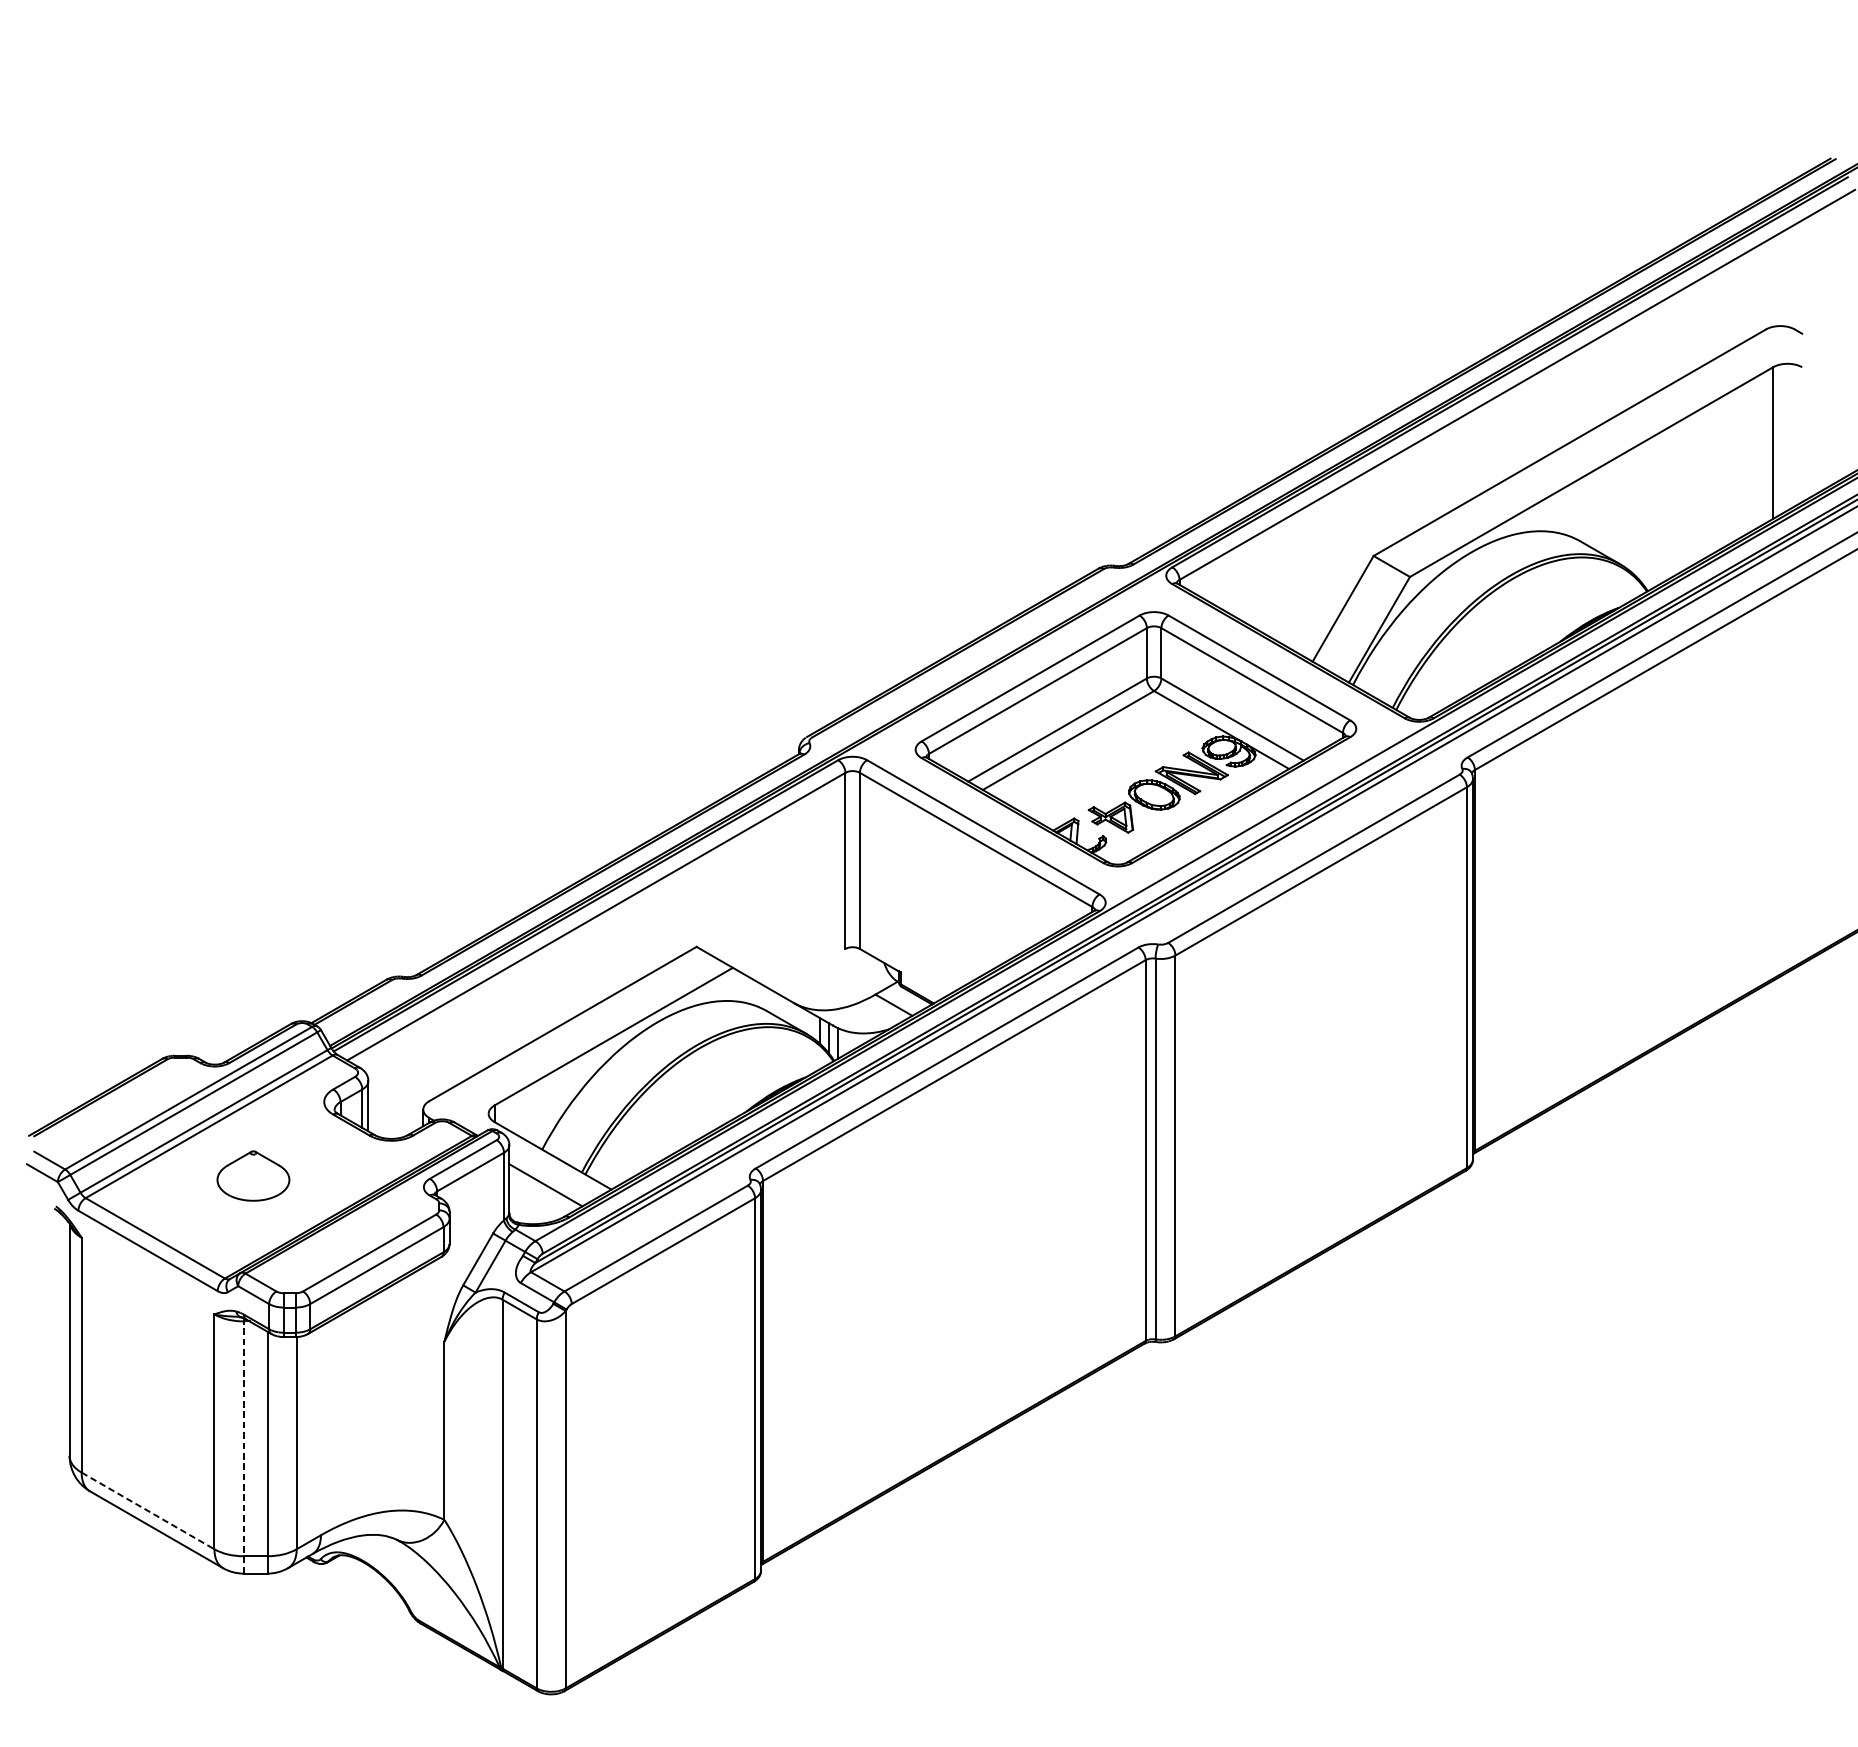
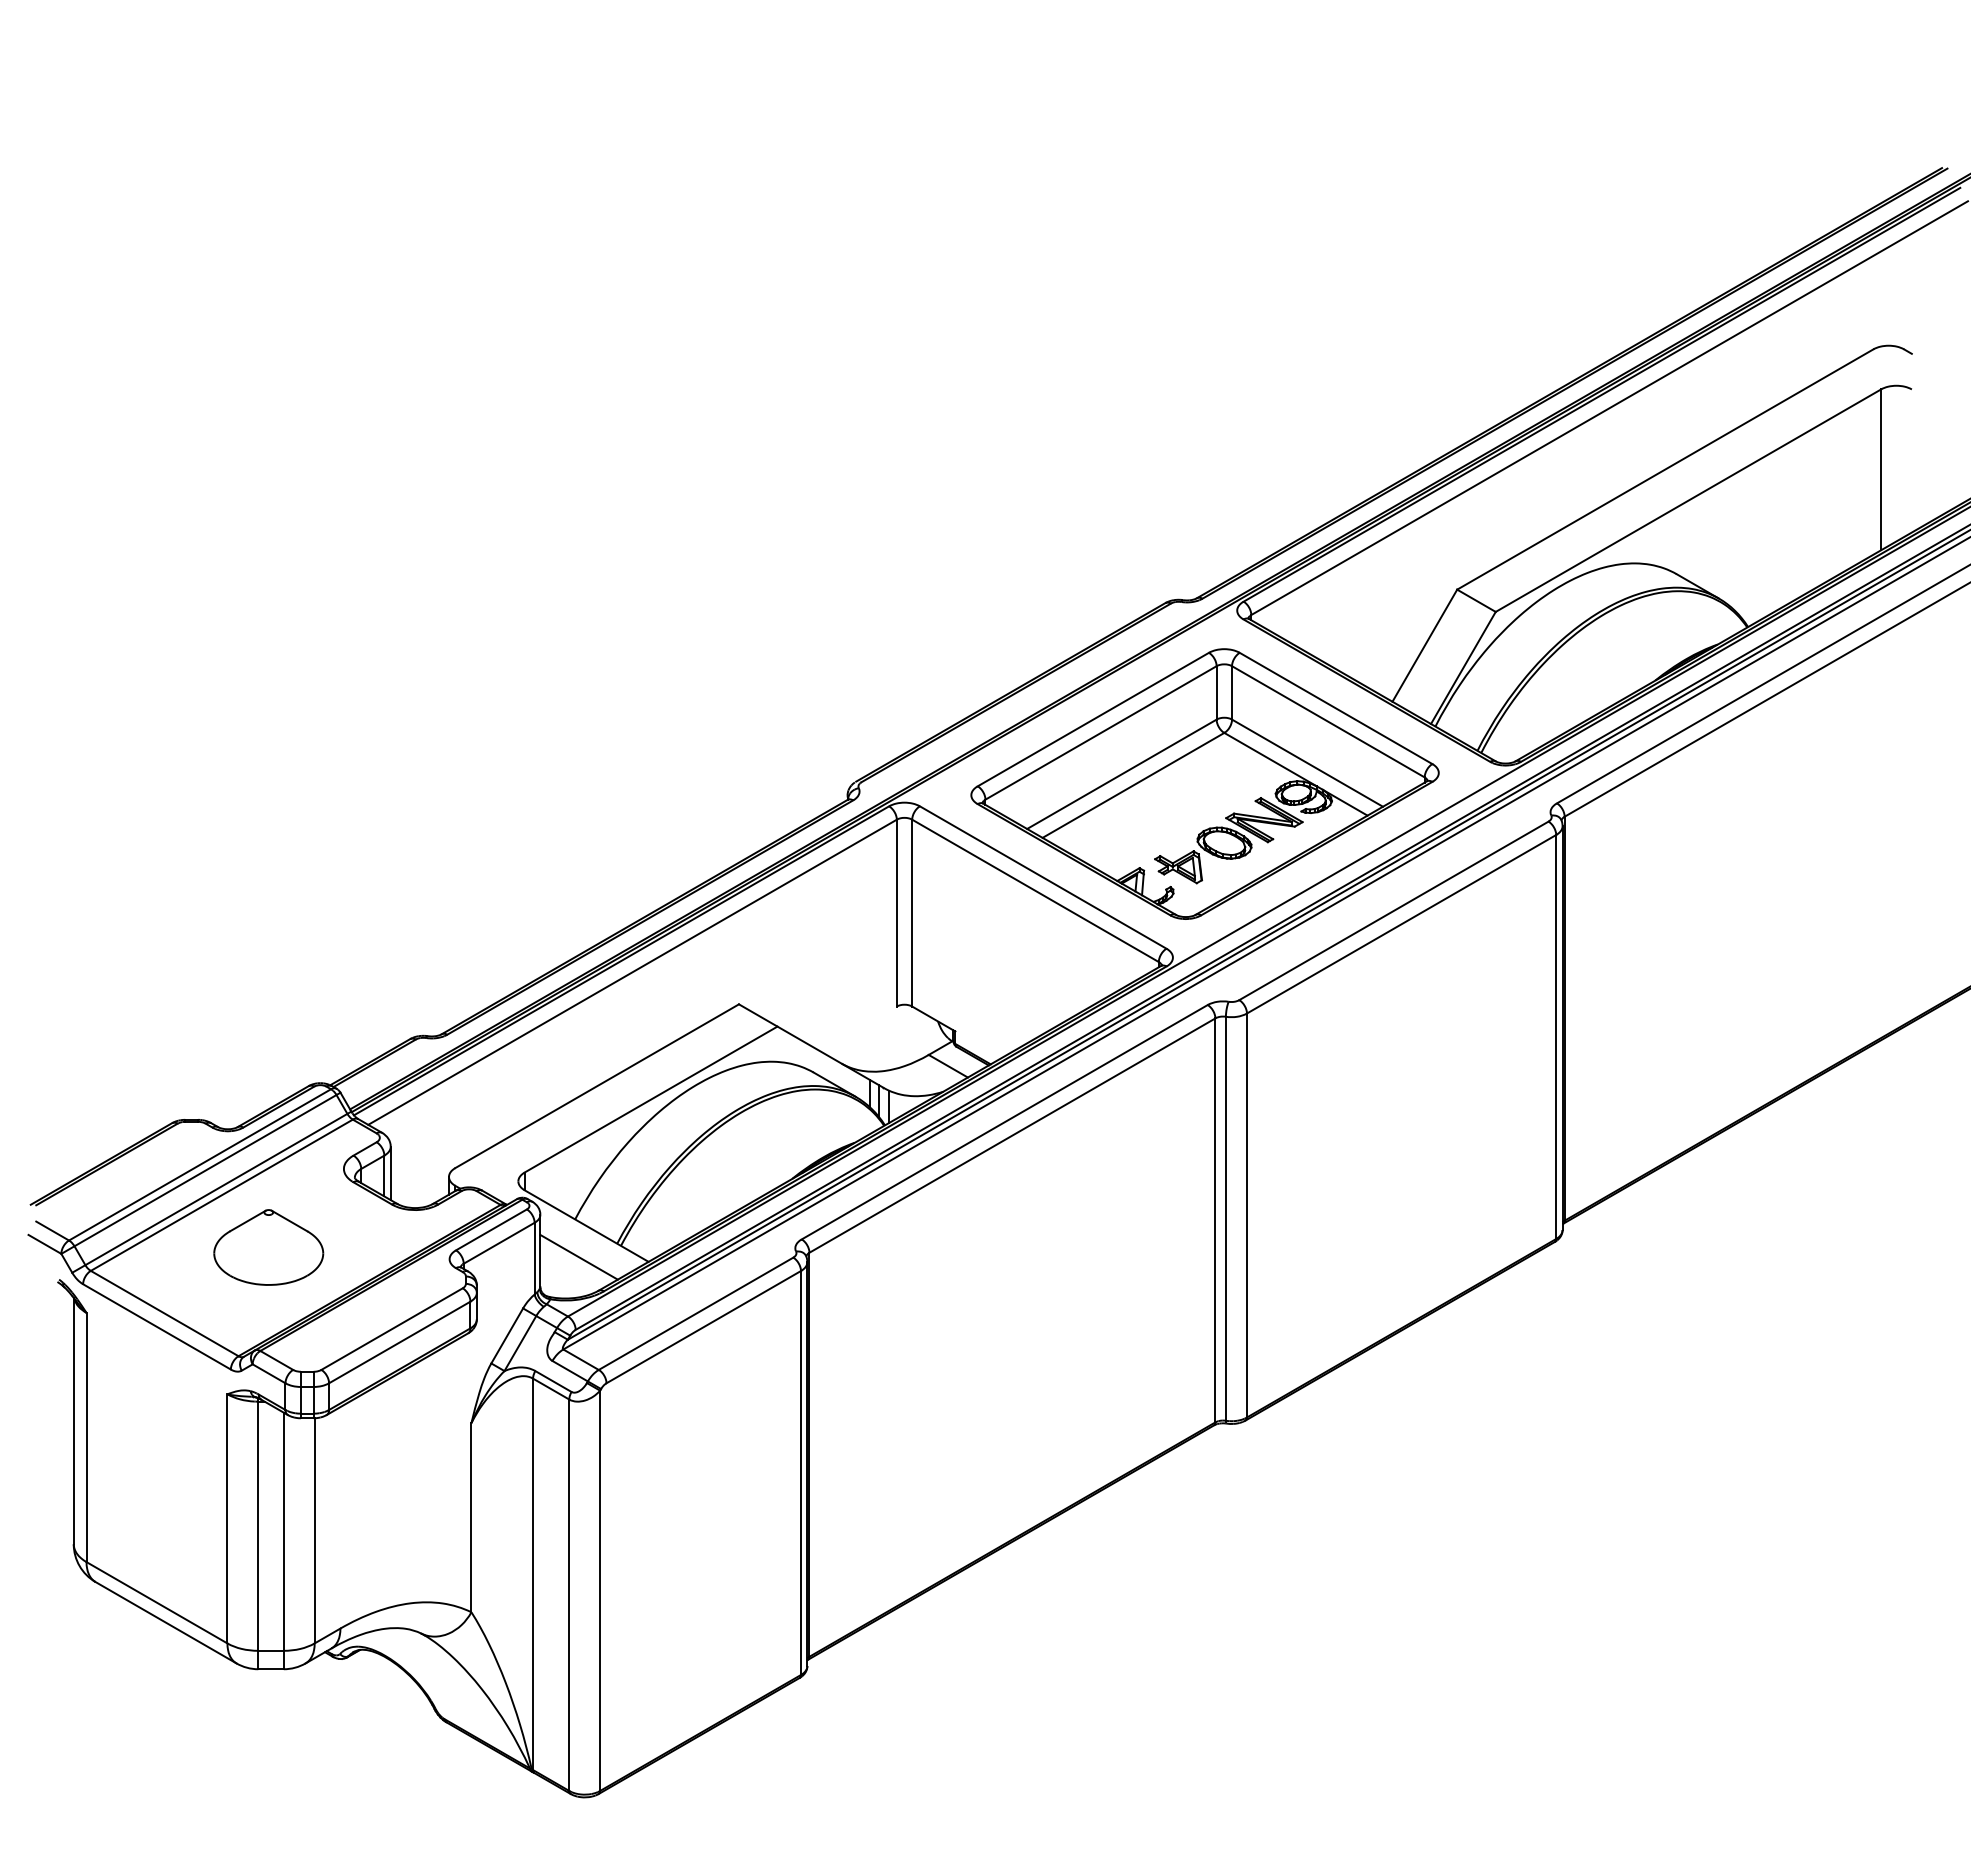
part: (253, 1176) -> (268, 1247), size x1.43
line: (243, 1445) -> (258, 1533), dashed -> solid
line: (148, 1511) -> (157, 1603), dashed -> solid

